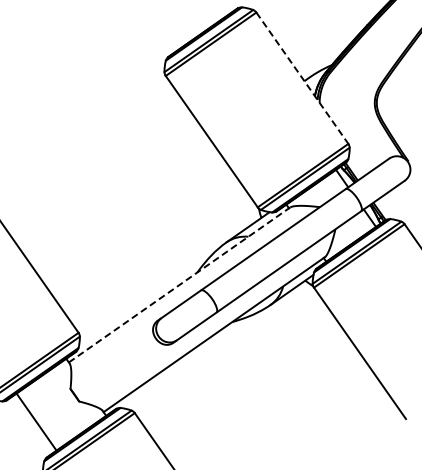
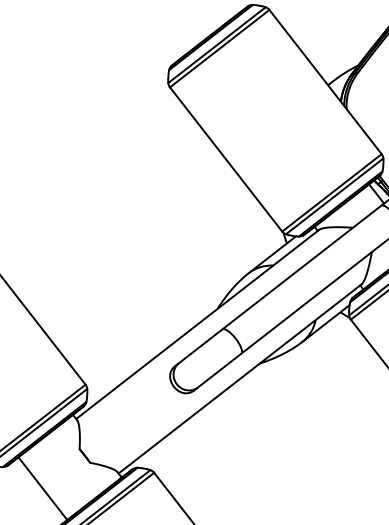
line: (302, 78) -> (325, 82), dashed -> solid
line: (179, 284) -> (197, 323), dashed -> solid

